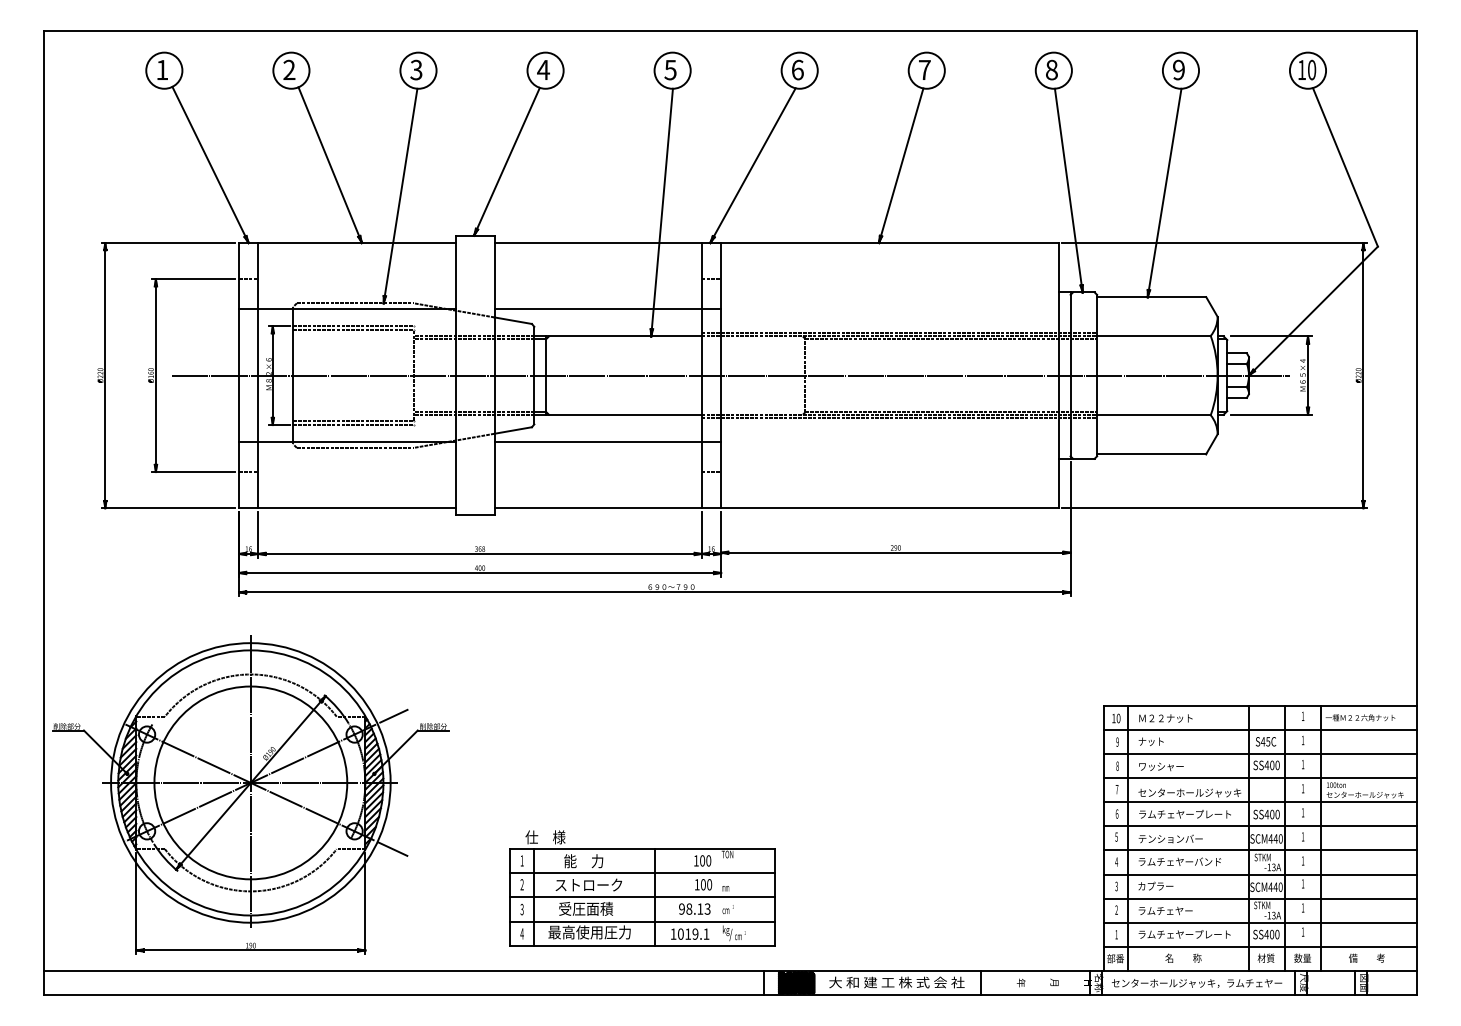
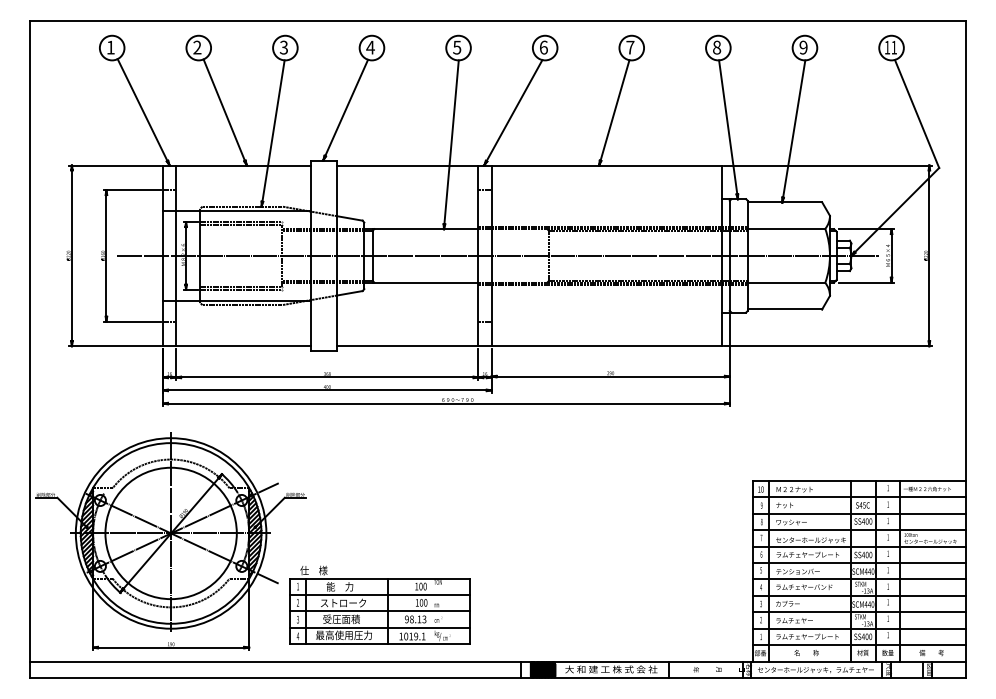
text: (1312, 69) -> (894, 47), 10 -> 11
line: (607, 309) -> (414, 210), removed
line: (607, 442) -> (414, 301), removed
part: (641, 887) -> (379, 604), moved

